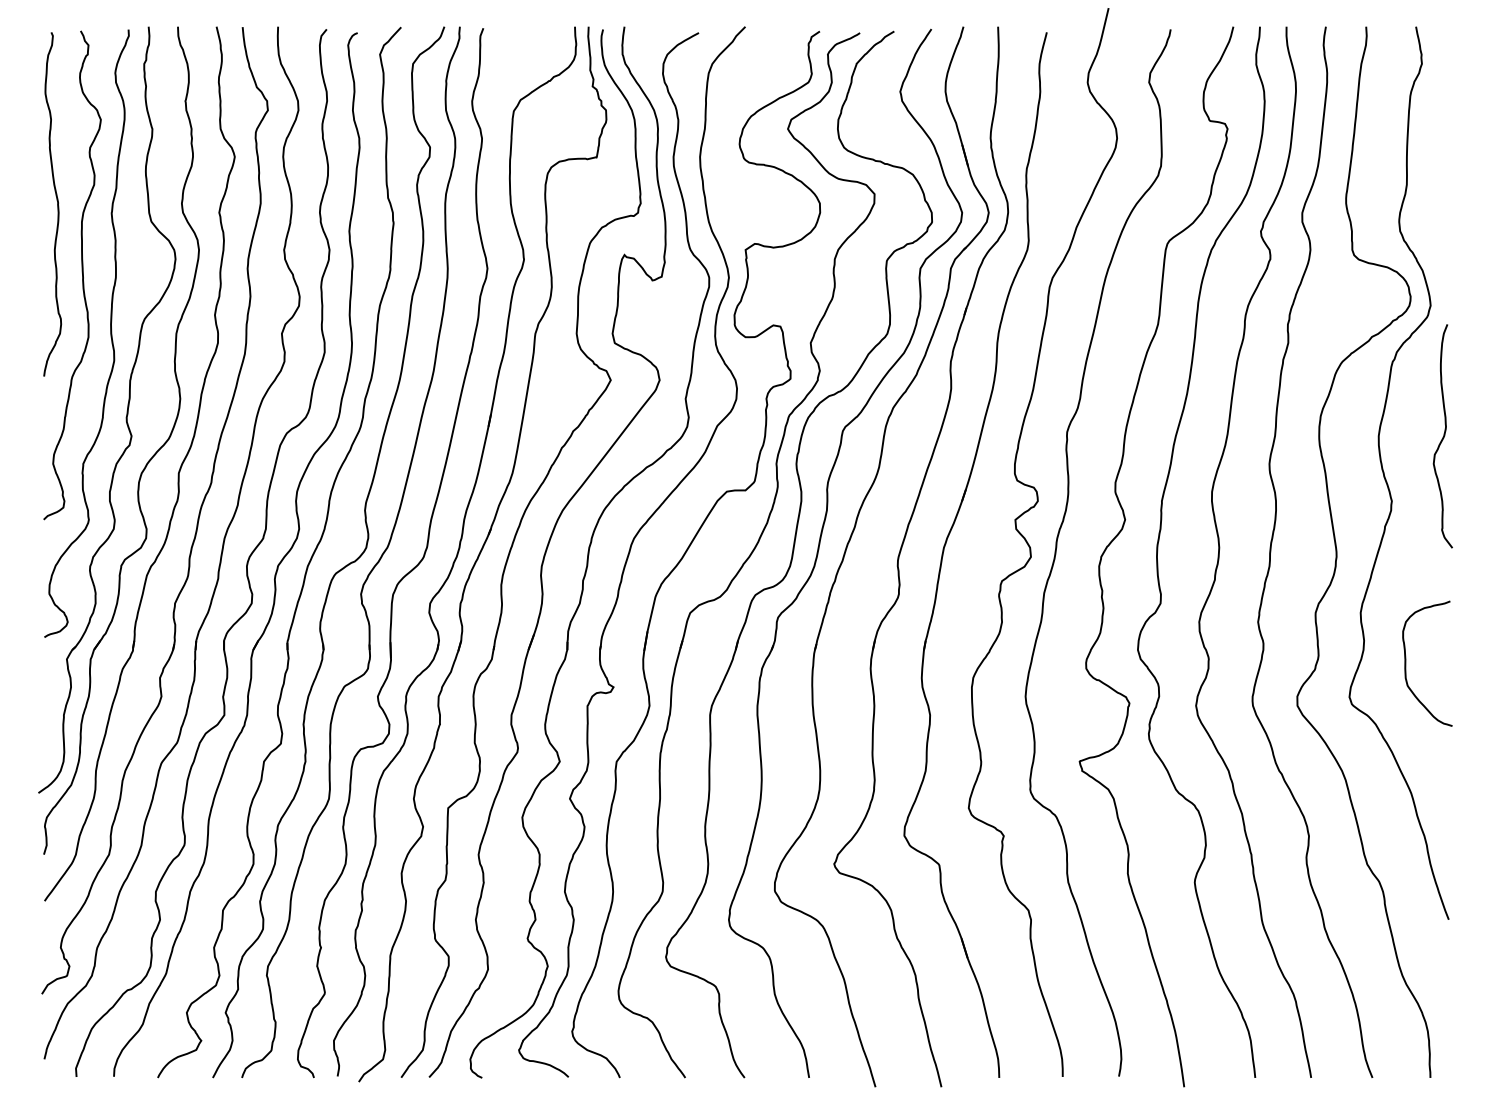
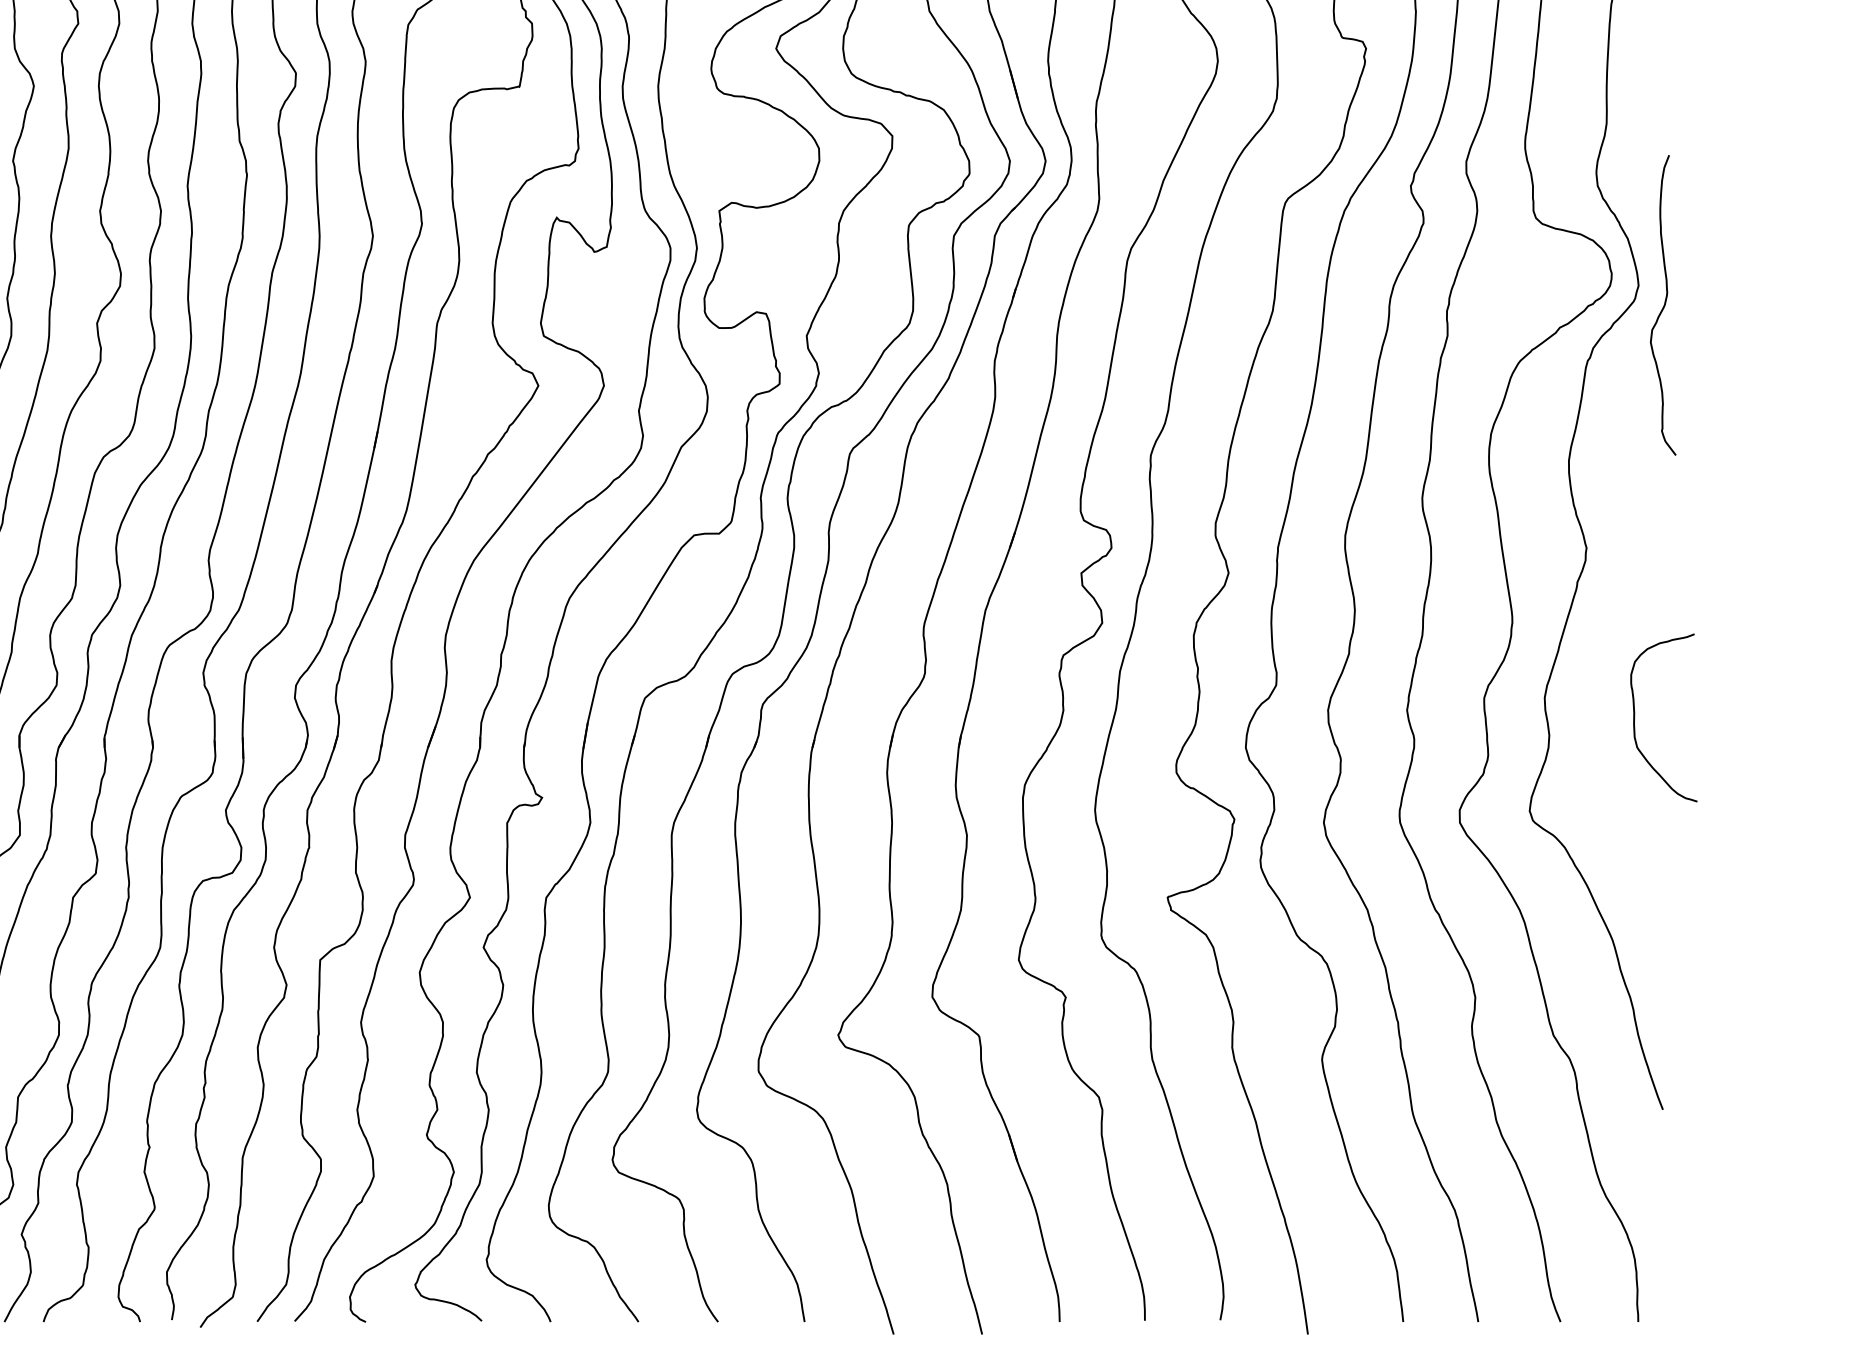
curve: (1443, 436) -> (1663, 305), moved
curve: (1406, 663) -> (1635, 717), moved

